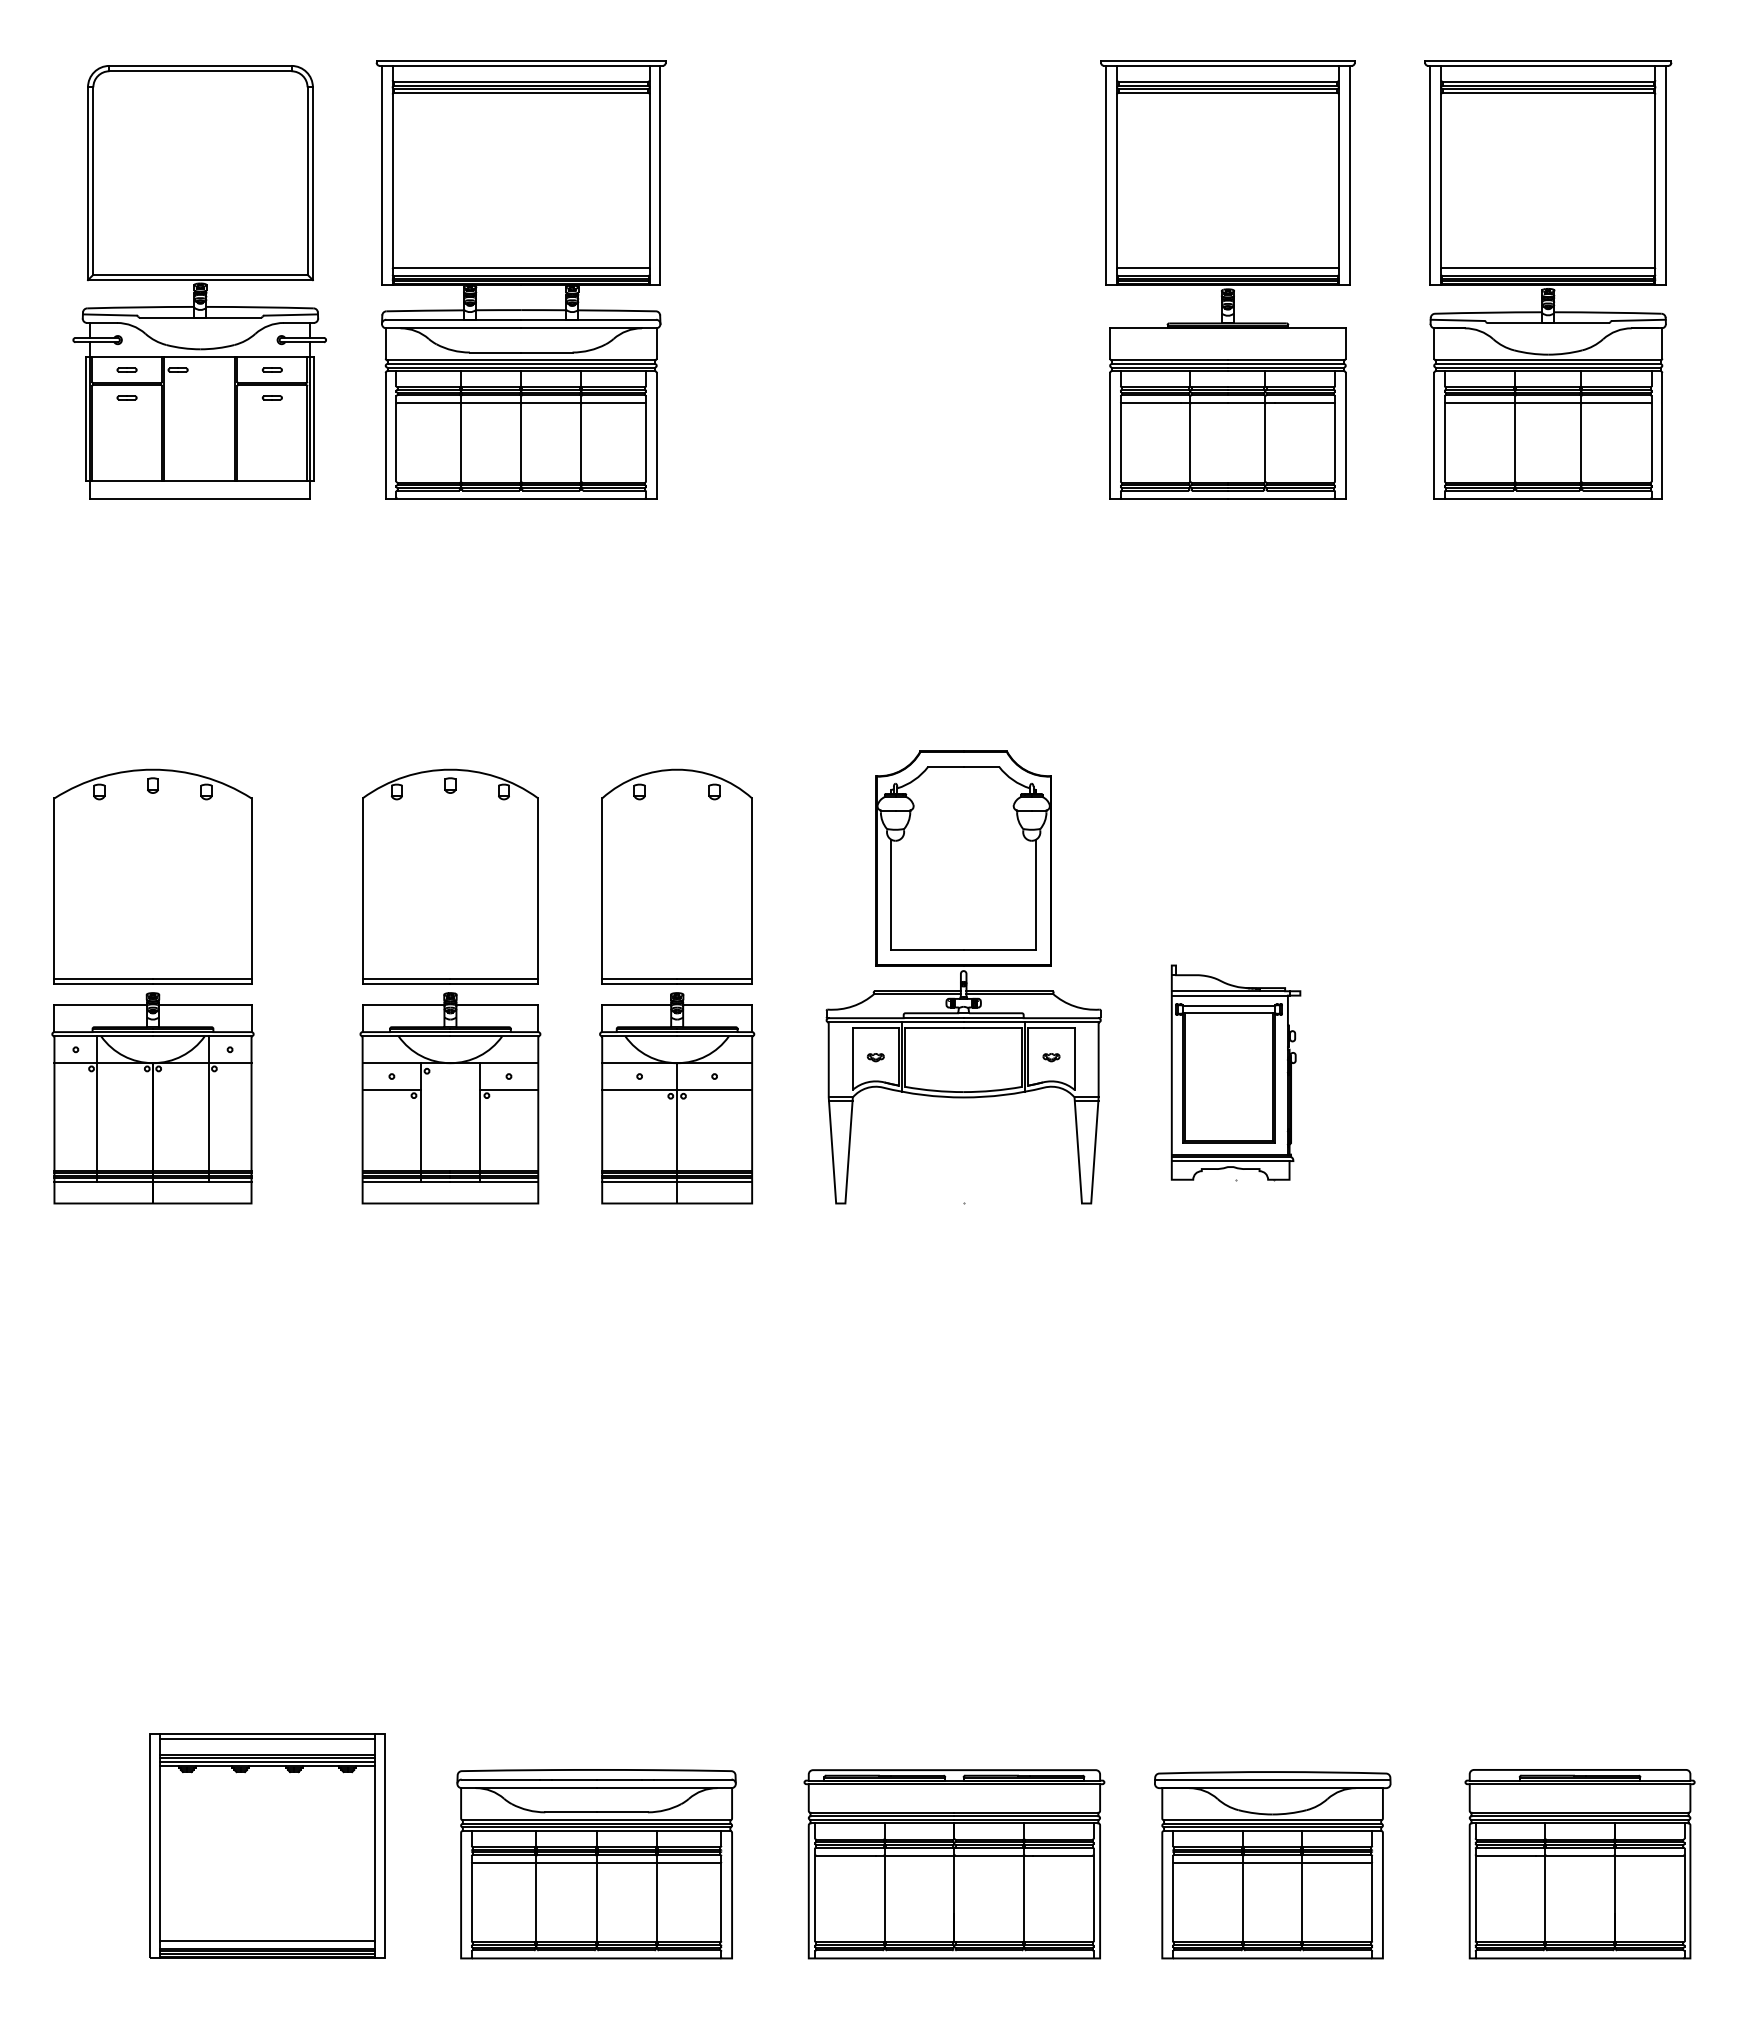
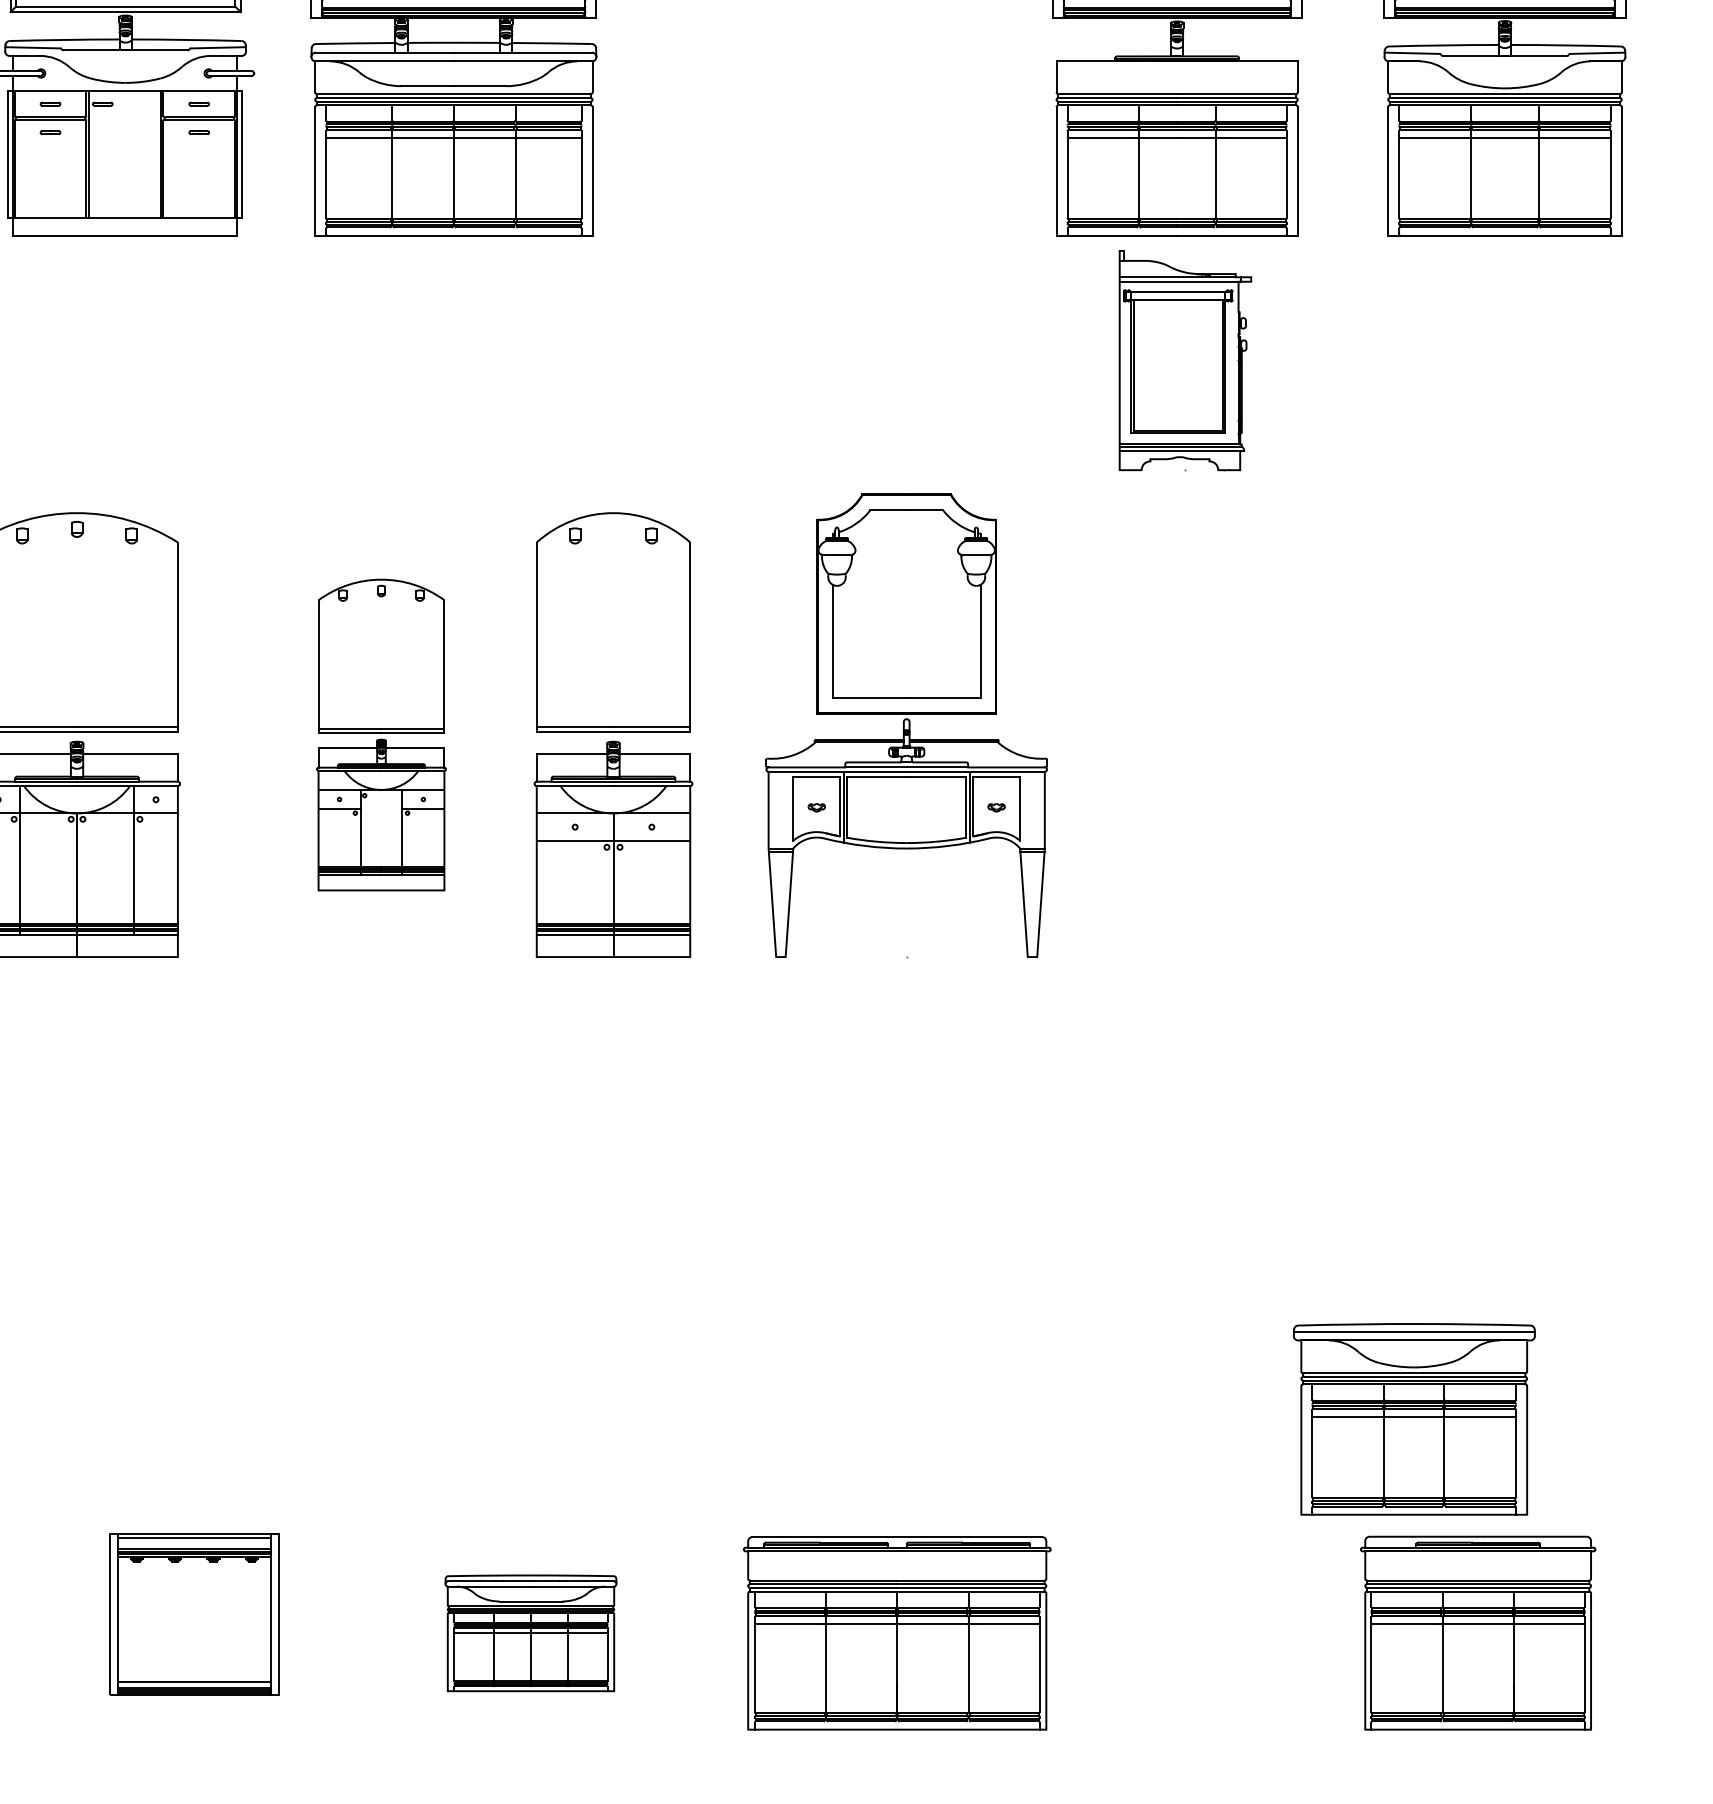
part: (450, 986) -> (381, 734), size x0.7
part: (1235, 1072) -> (1184, 360), moved
part: (267, 1845) -> (194, 1614), size x0.7
part: (596, 1864) -> (530, 1633), size x0.6
part: (1579, 1864) -> (1477, 1633), moved
part: (1272, 1865) -> (1414, 1419), moved

